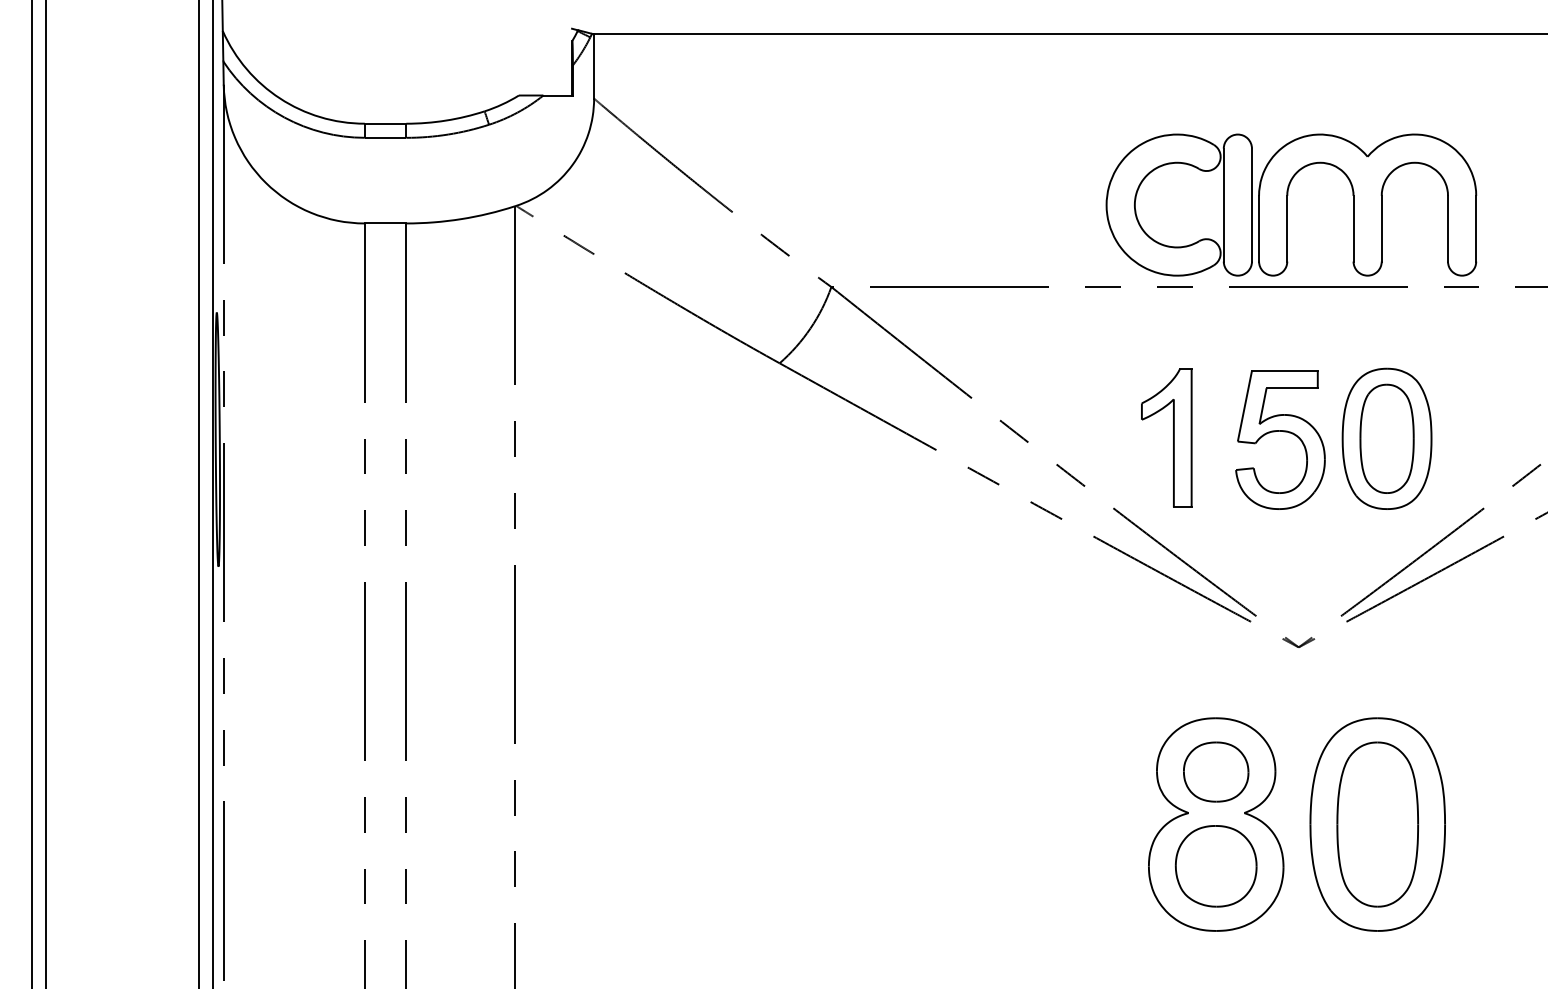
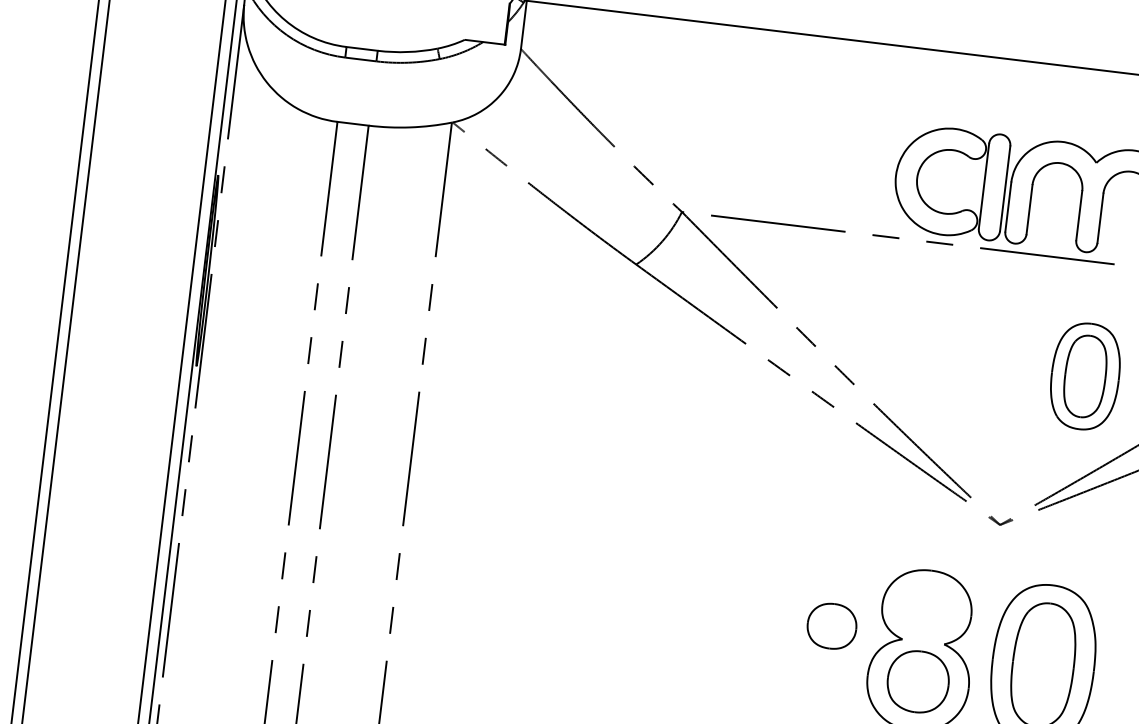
part: (1283, 432) -> (1008, 362), removed
part: (1173, 437) -> (925, 356), removed
part: (1216, 771) -> (832, 625), moved

